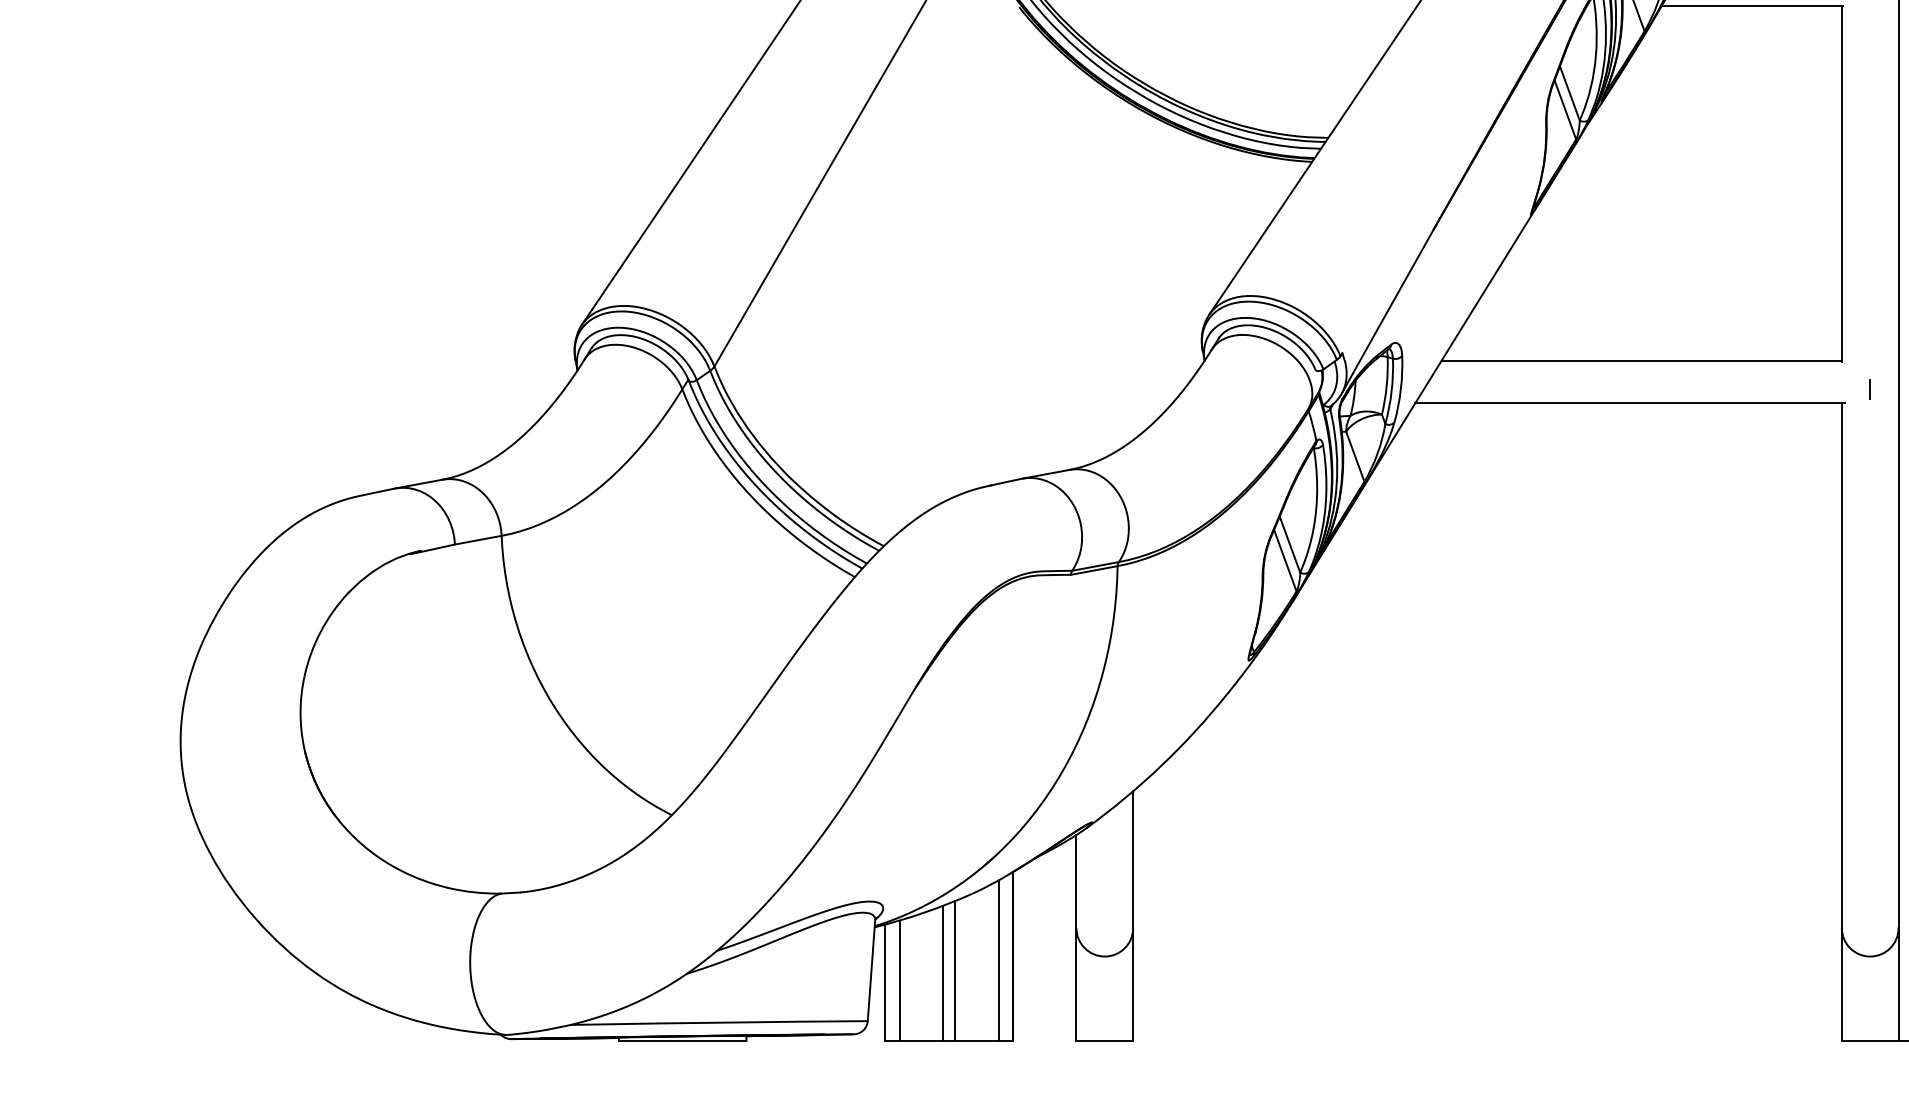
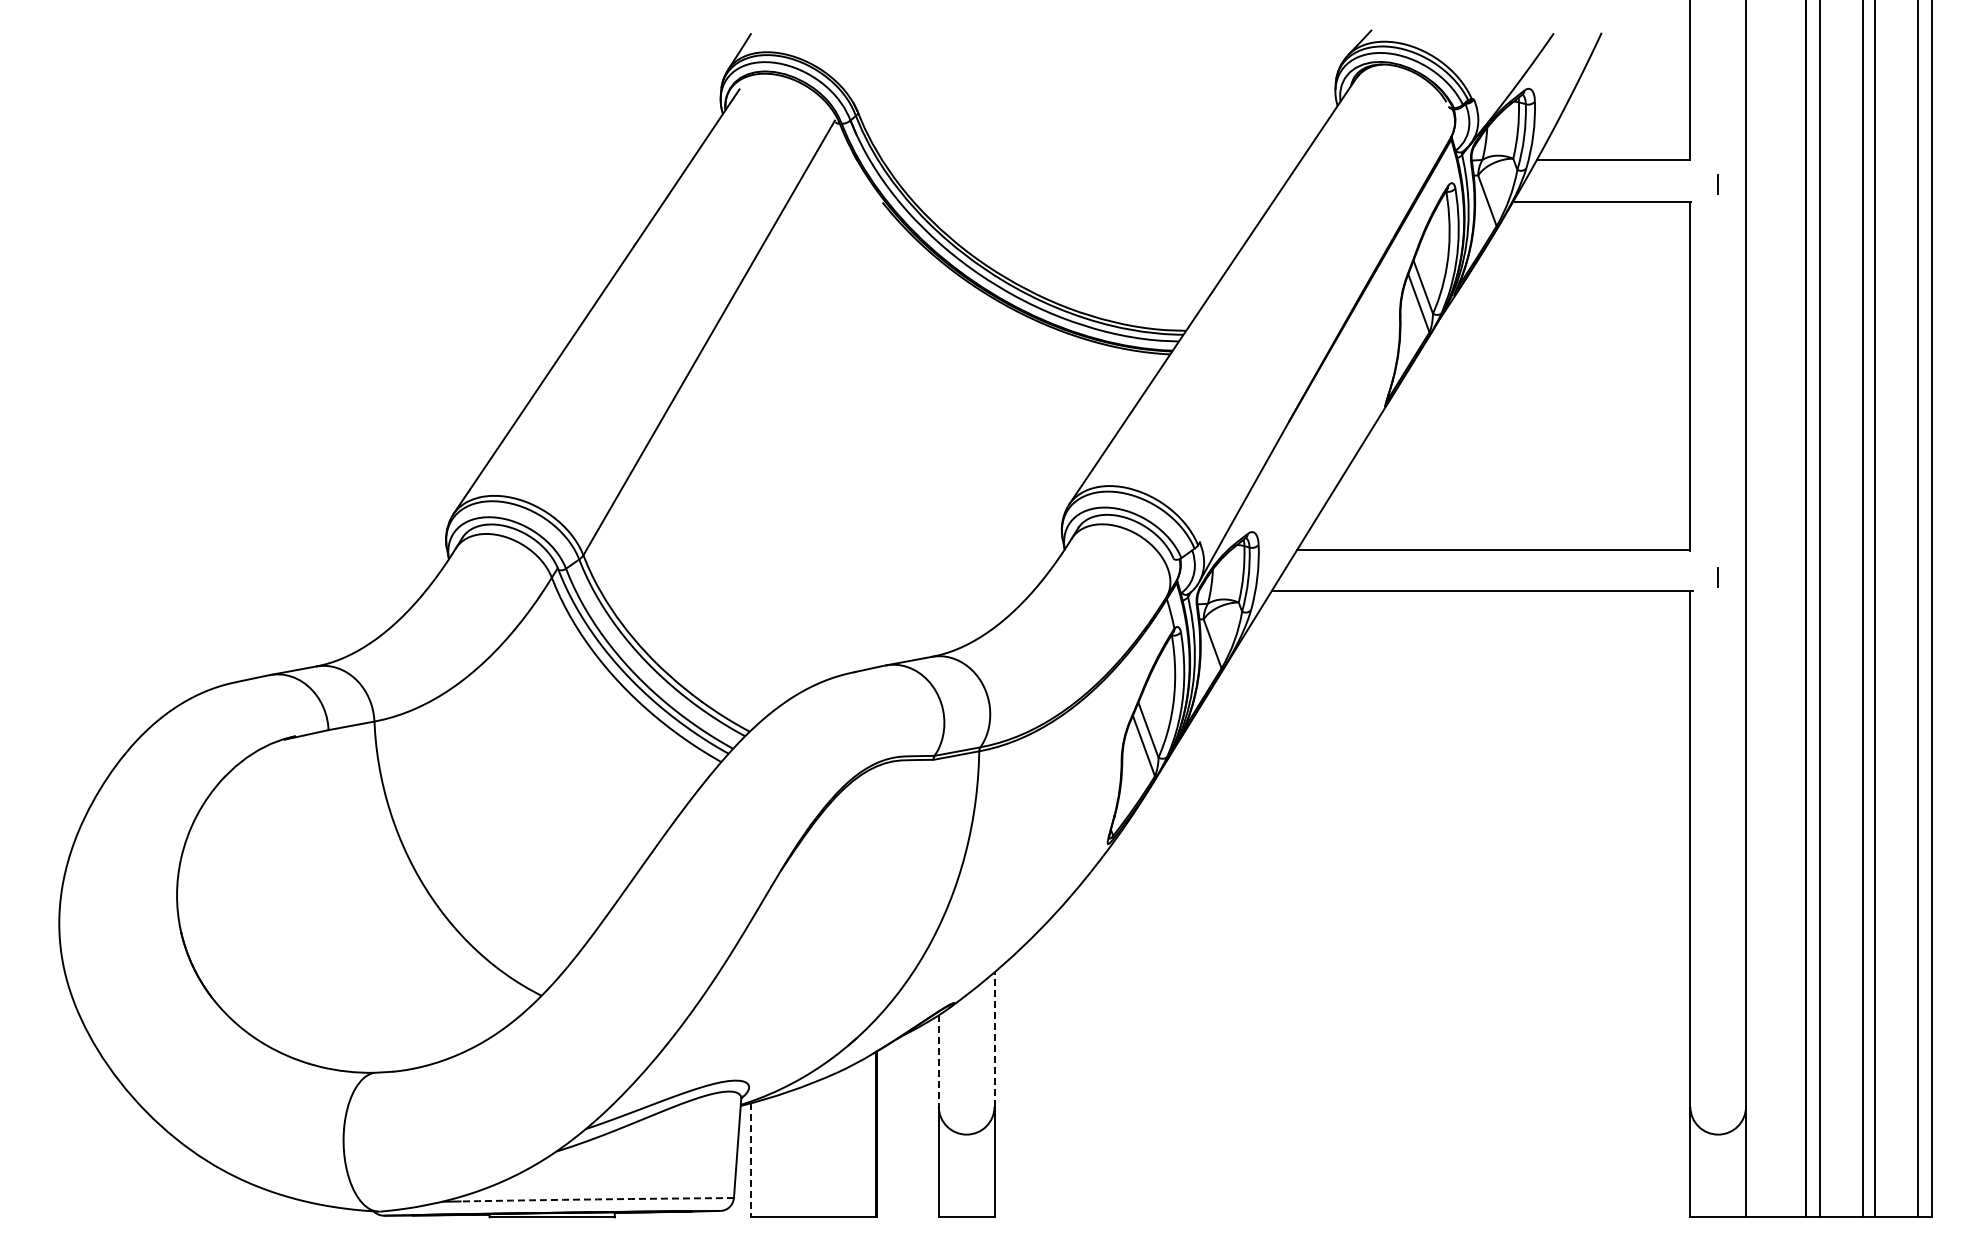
line: (1133, 859) -> (994, 1039), solid -> dashed
line: (1076, 882) -> (938, 1061), solid -> dashed
line: (998, 960) -> (862, 1138), removed
line: (954, 970) -> (819, 1148), removed
line: (943, 972) -> (808, 1150), removed
line: (899, 980) -> (765, 1158), removed
line: (885, 982) -> (751, 1160), solid -> dashed
arc: (728, 1022) -> (597, 1199), solid -> dashed

